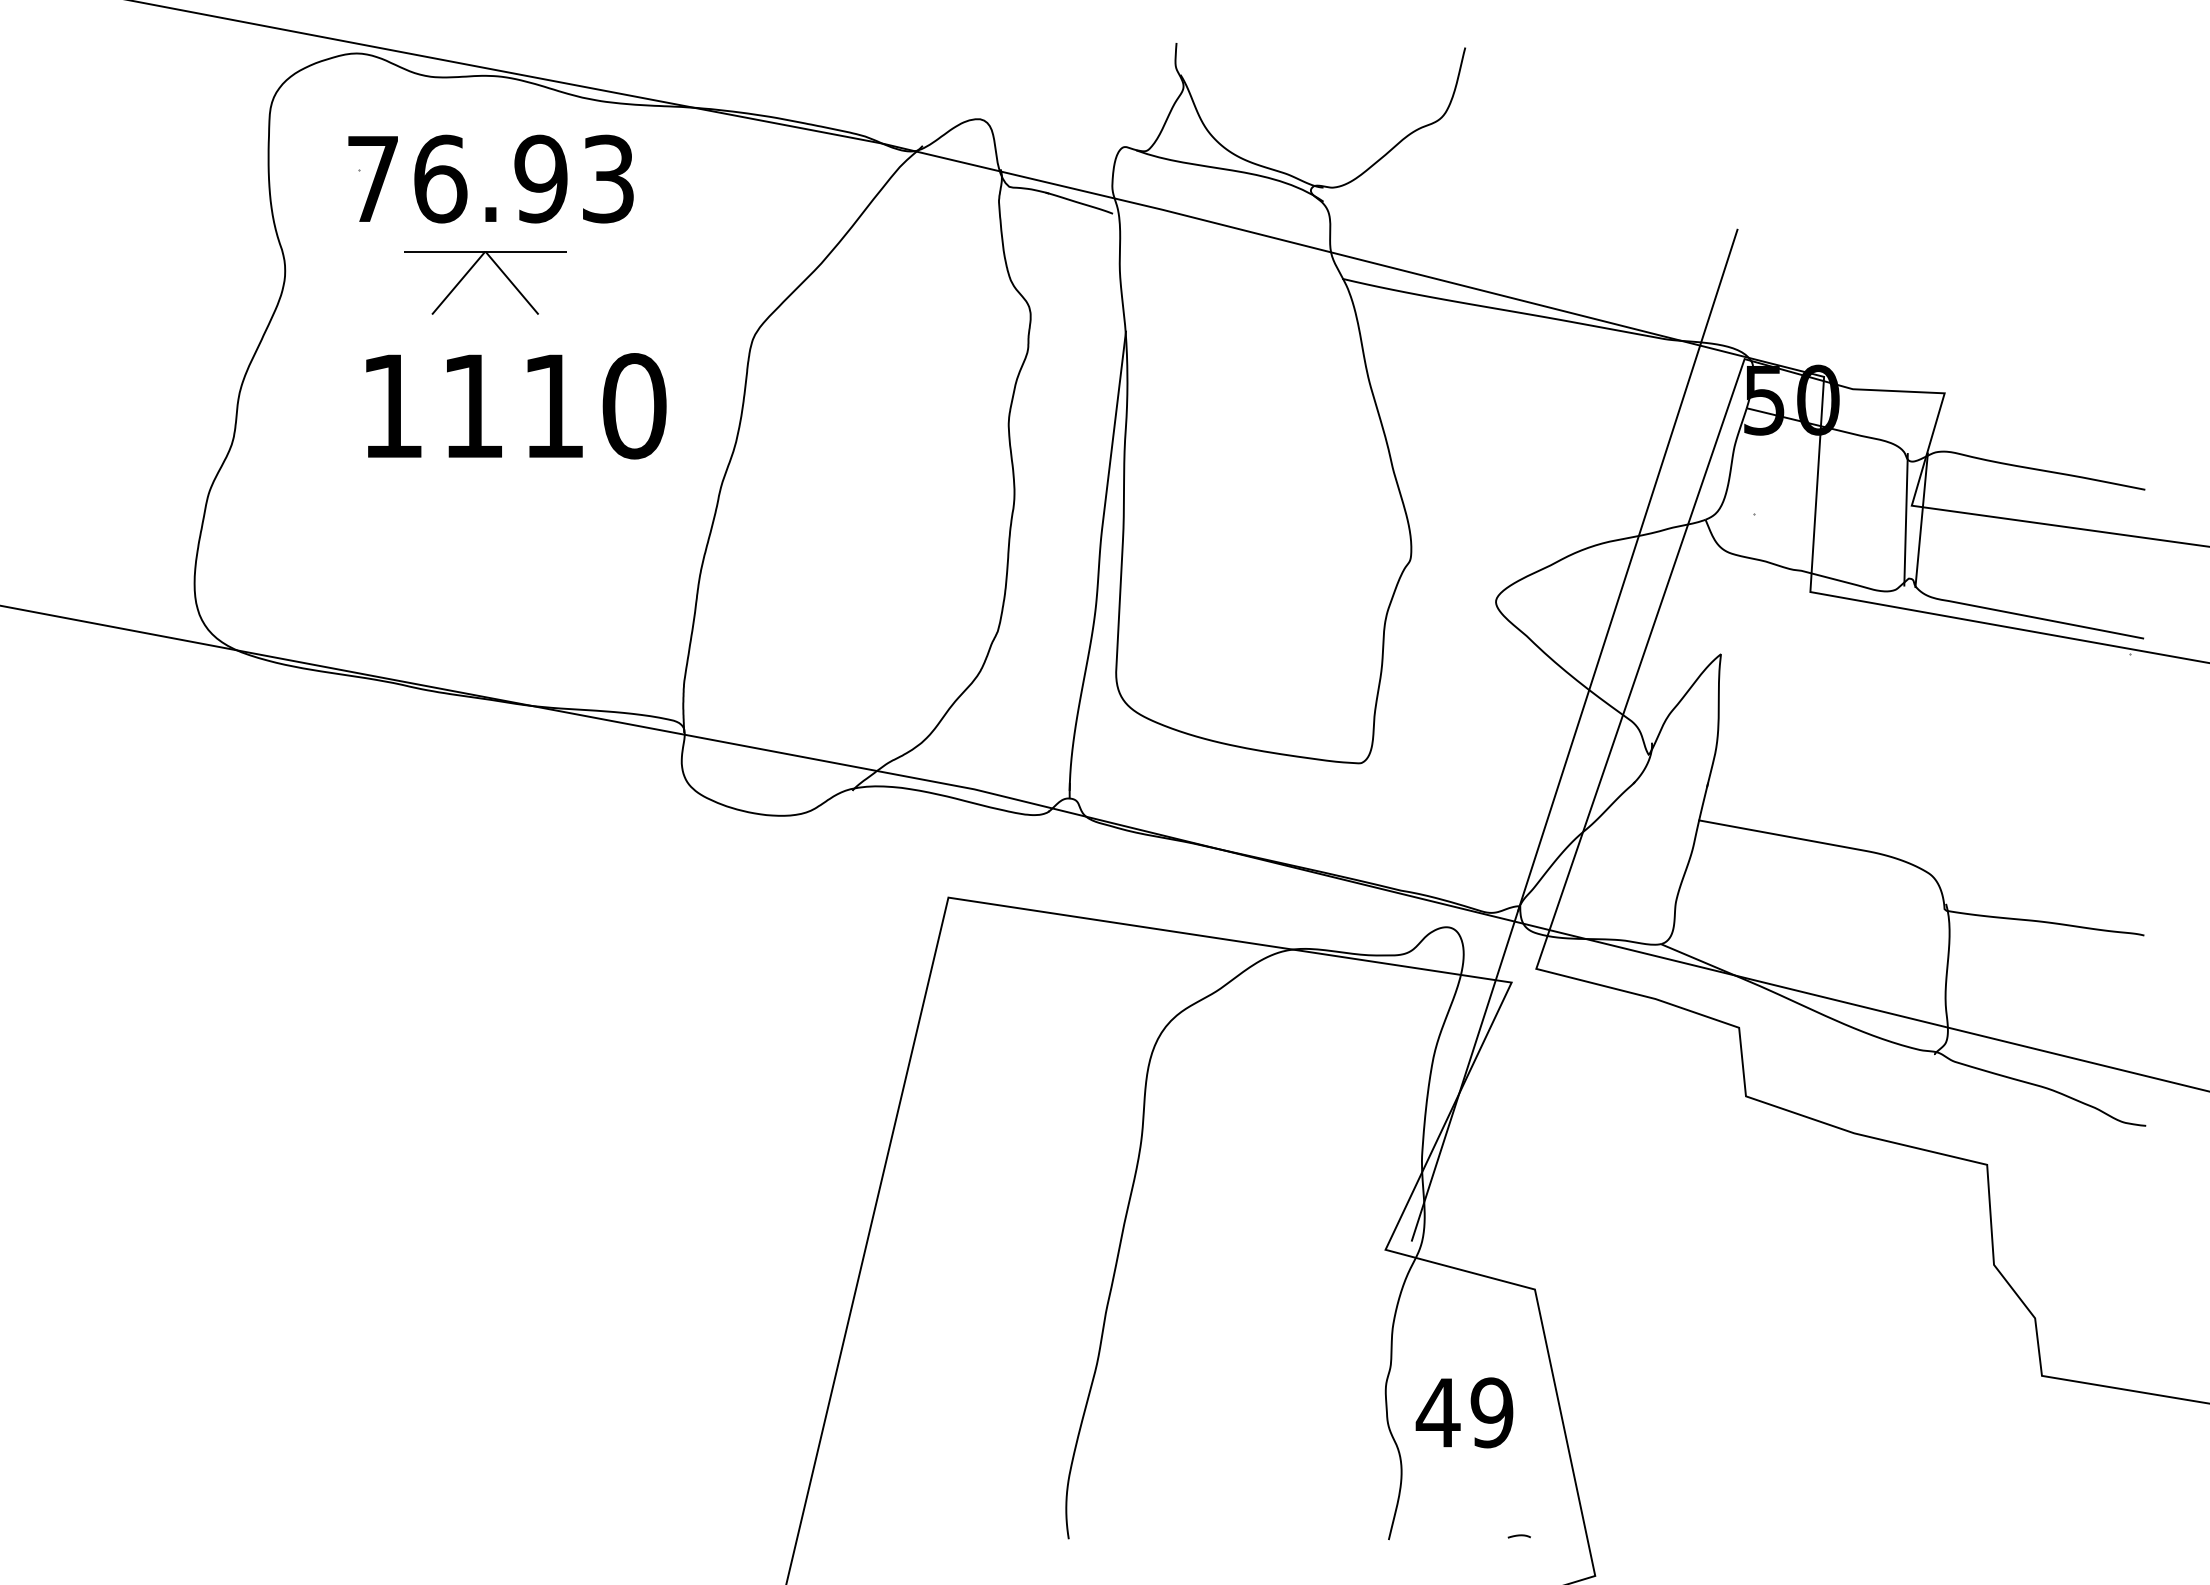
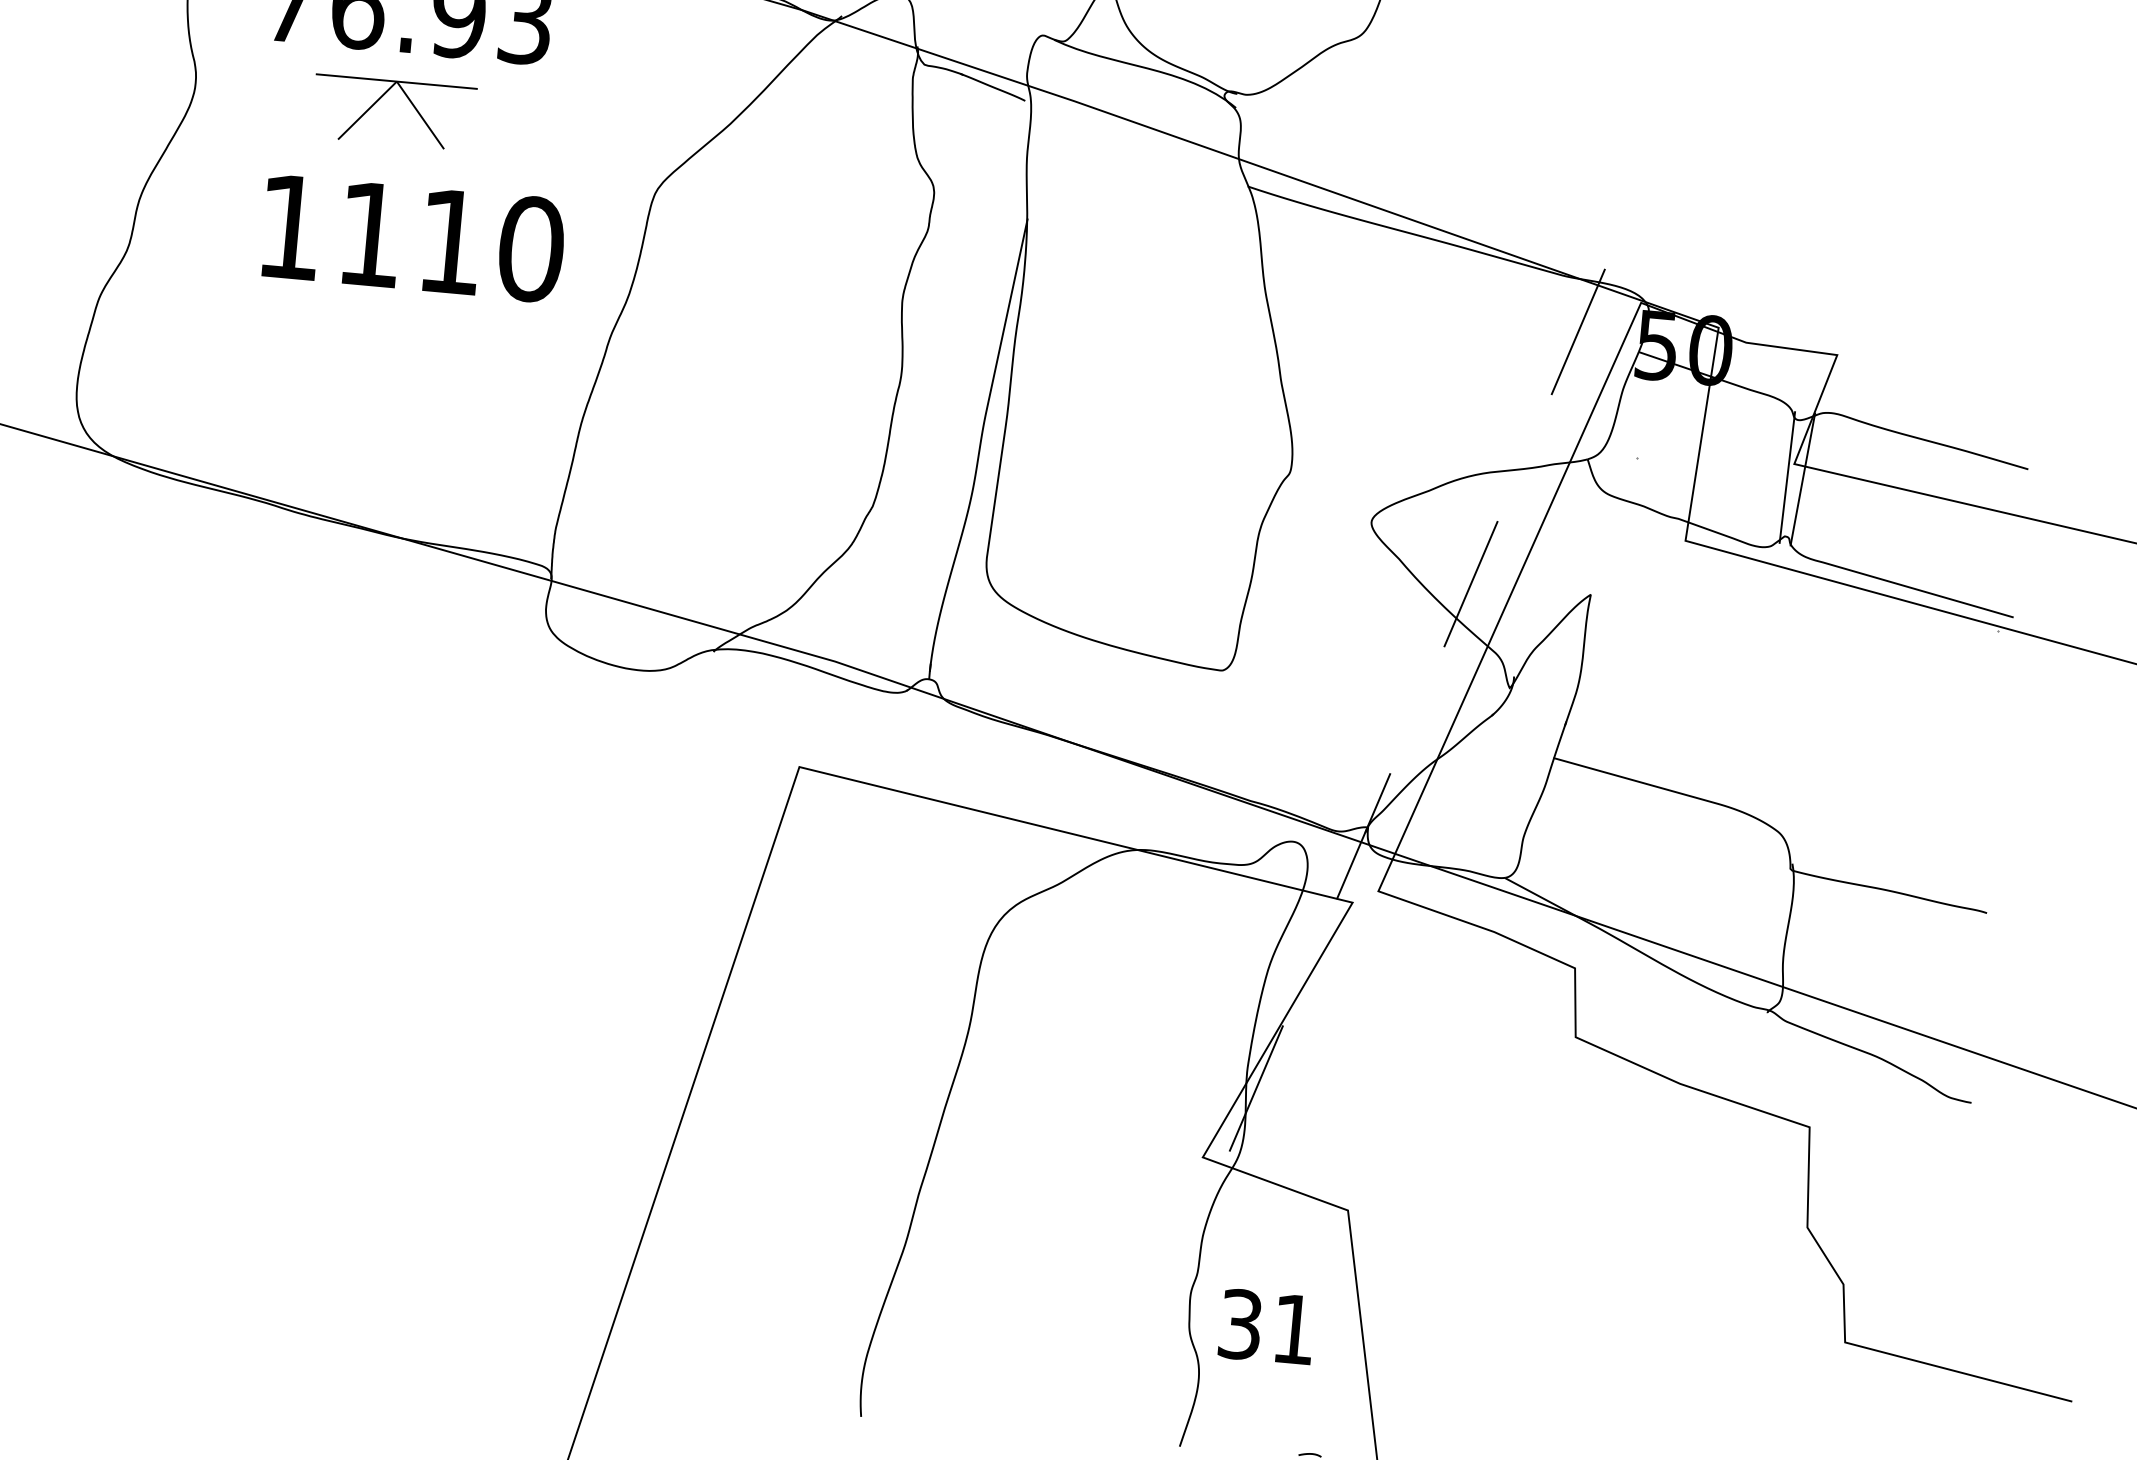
line: (1574, 735) -> (1437, 662), solid -> dashed
text: (1464, 1412) -> (1266, 1326), 49 -> 31

